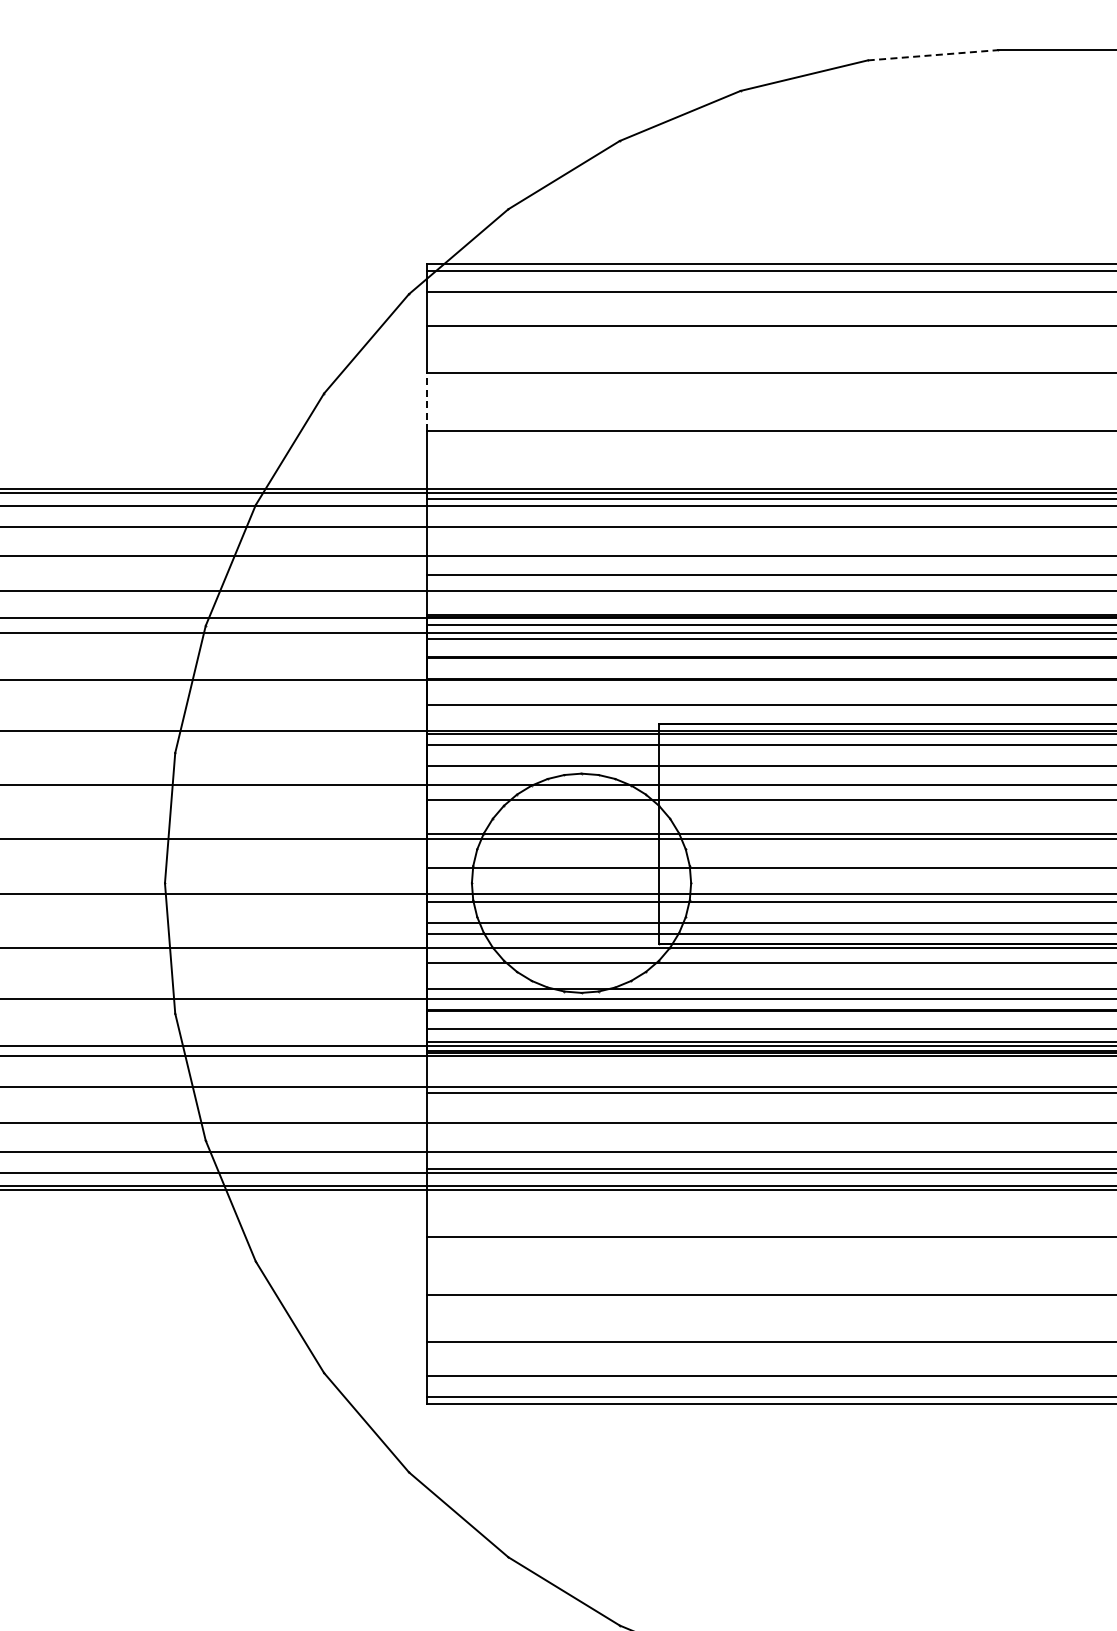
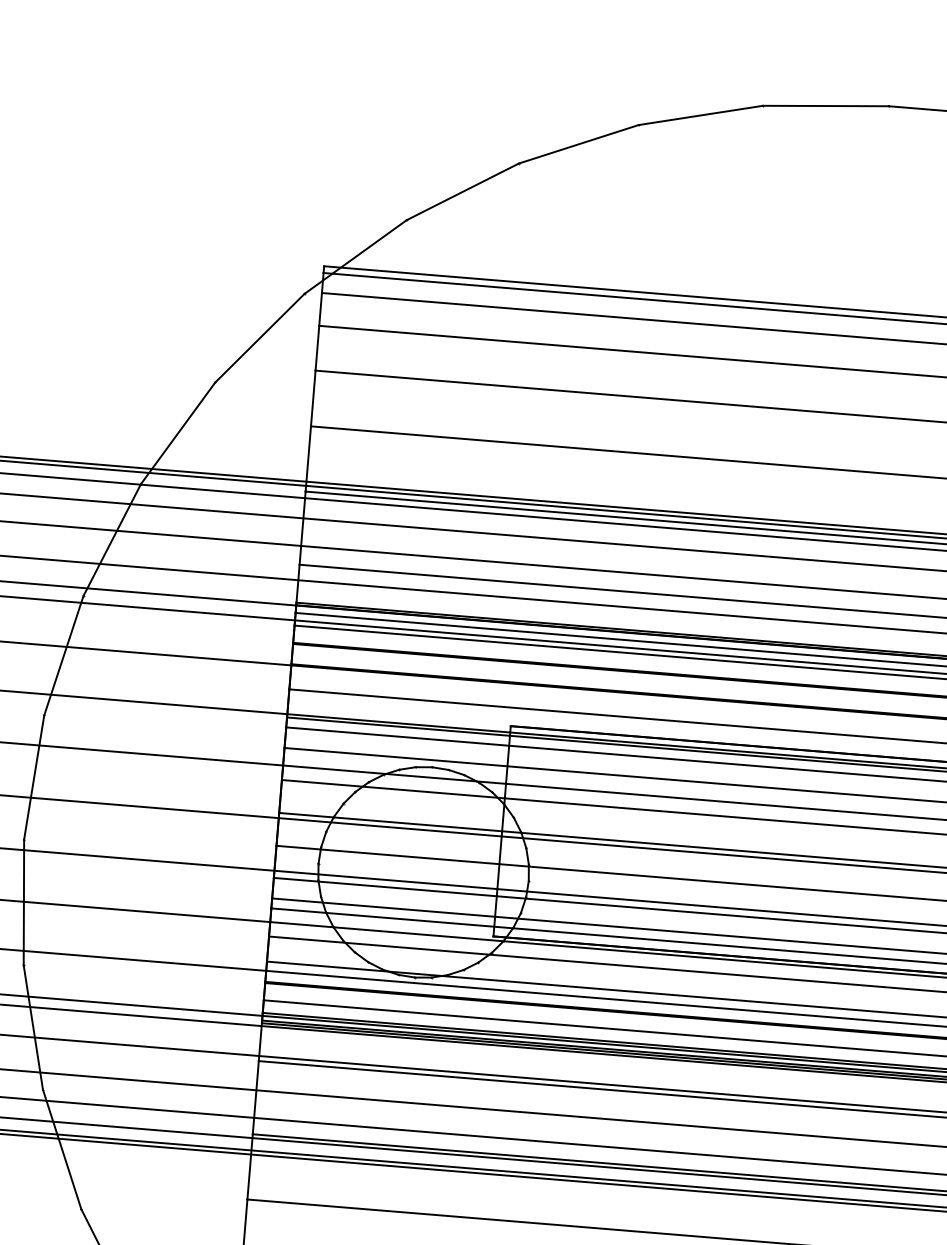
line: (933, 55) -> (826, 106), dashed -> solid
line: (426, 401) -> (312, 398), dashed -> solid

